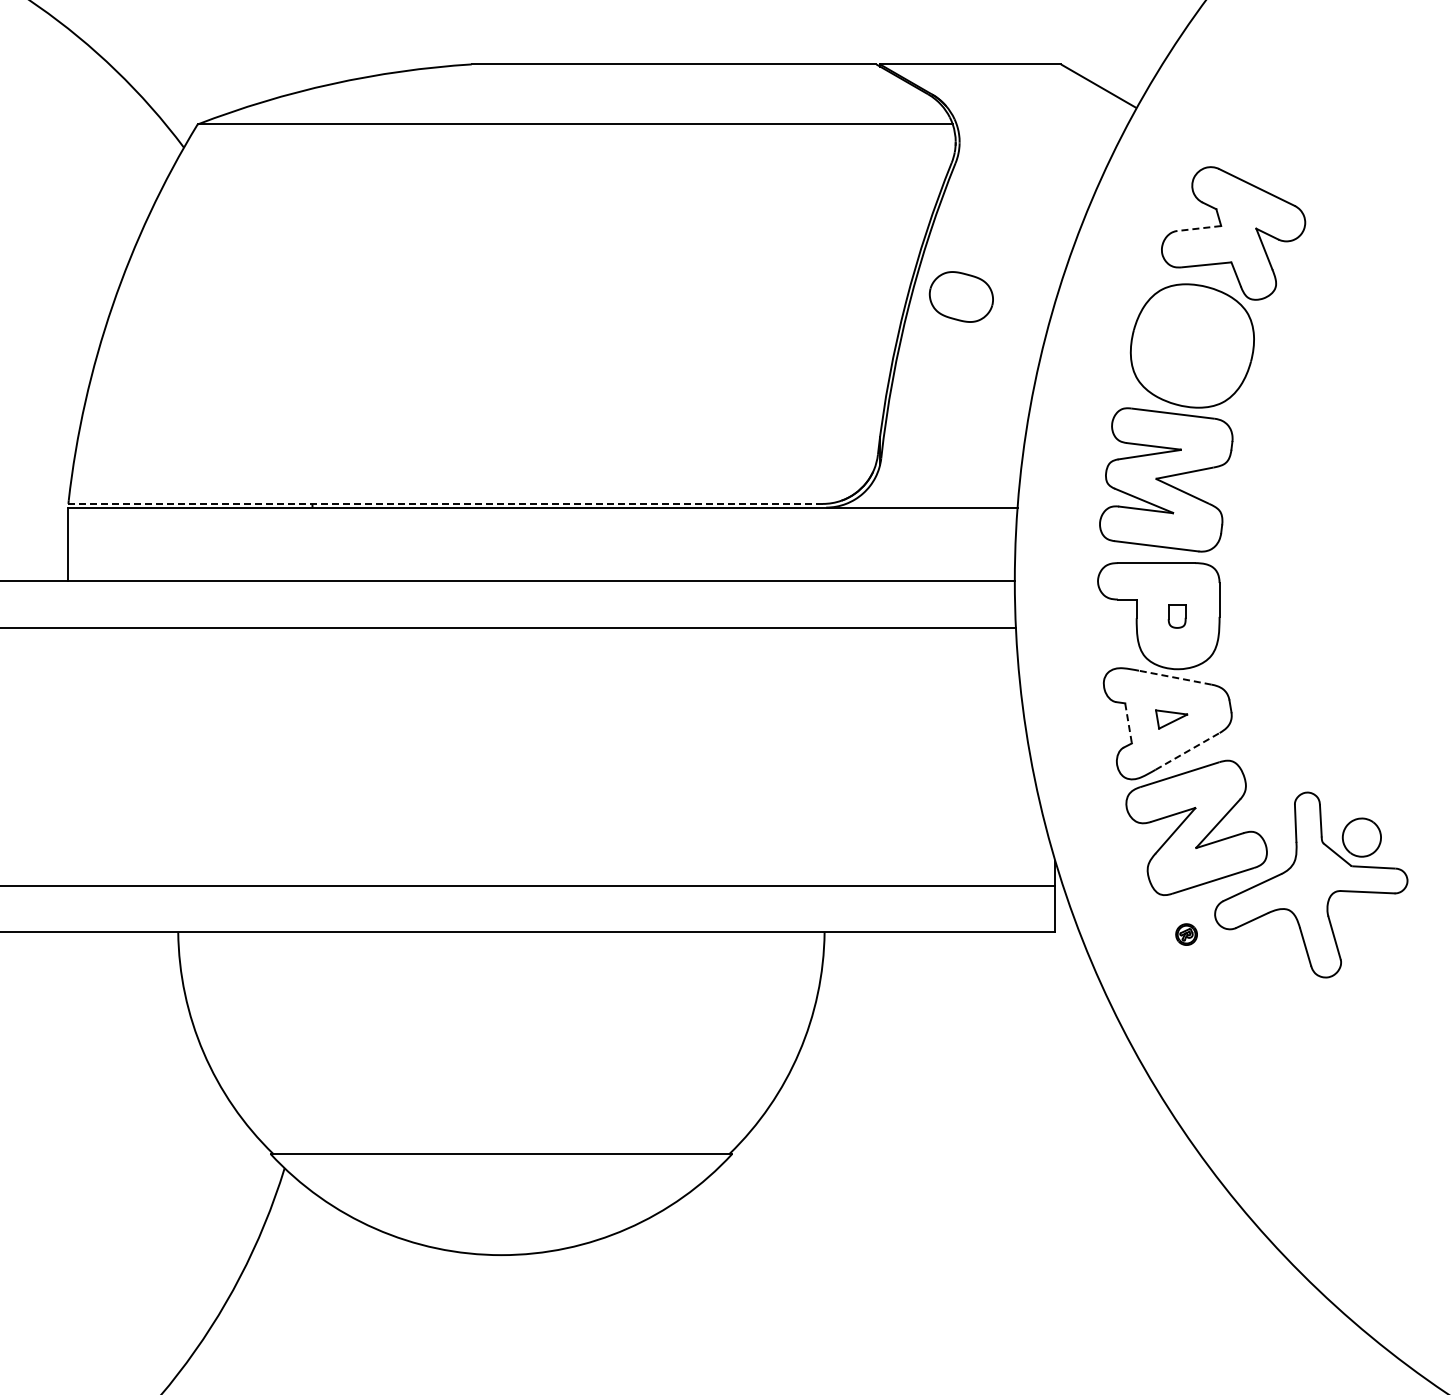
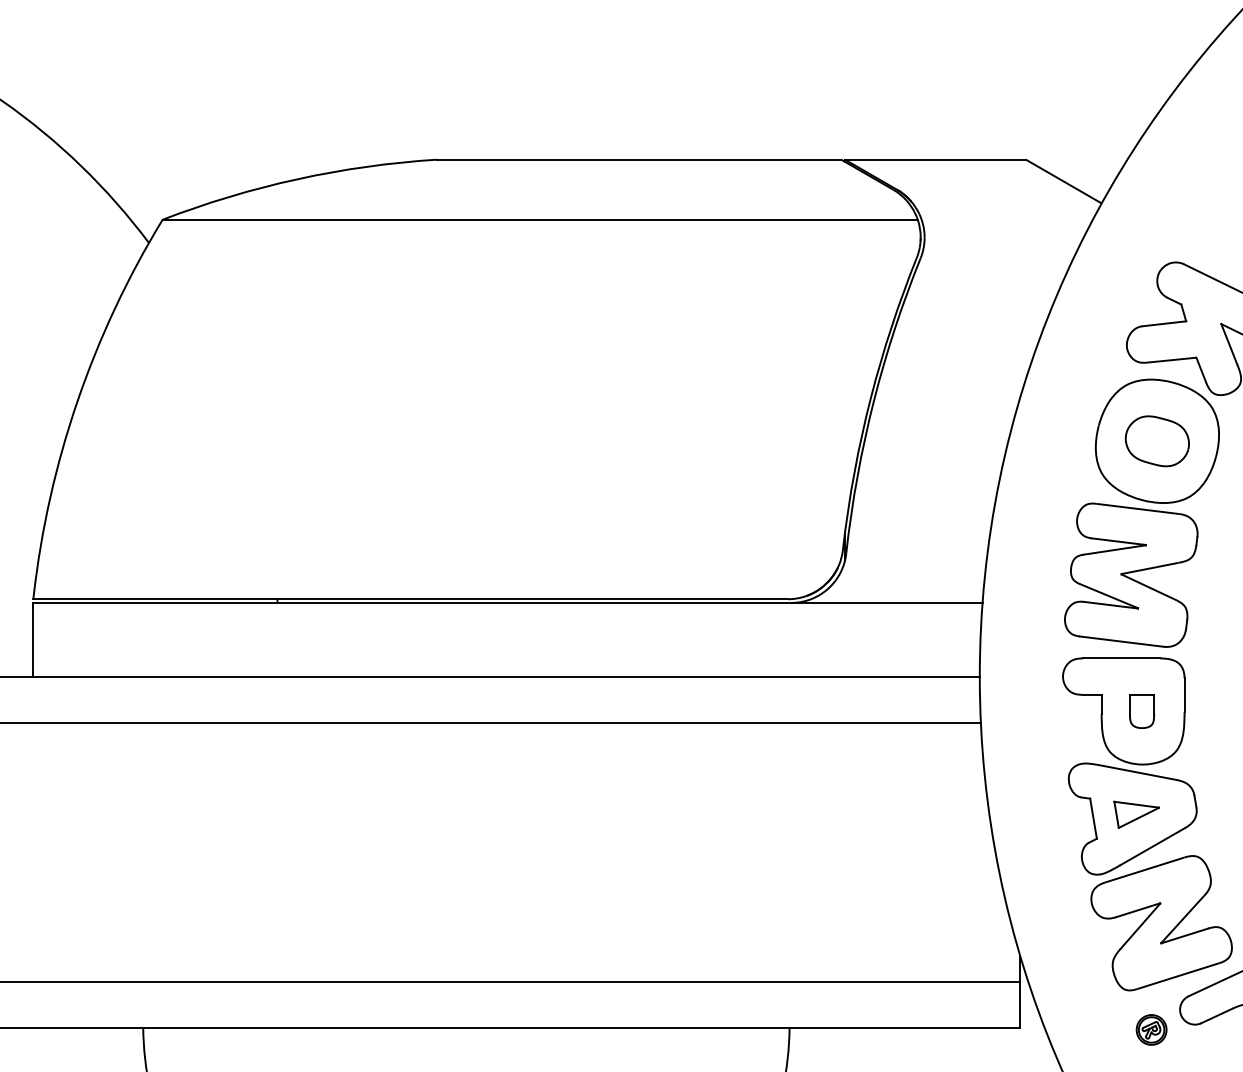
line: (1198, 228) -> (1163, 323), dashed -> solid
part: (960, 296) -> (1156, 440), moved
line: (445, 503) -> (410, 598), dashed -> solid
part: (1177, 616) -> (1142, 711), size x1.43
line: (1175, 677) -> (1140, 772), dashed -> solid
part: (1171, 719) -> (1136, 814), size x1.43
line: (1128, 723) -> (1093, 818), dashed -> solid
line: (1187, 751) -> (1152, 846), dashed -> solid
part: (1186, 934) -> (1151, 1029), size x1.43

